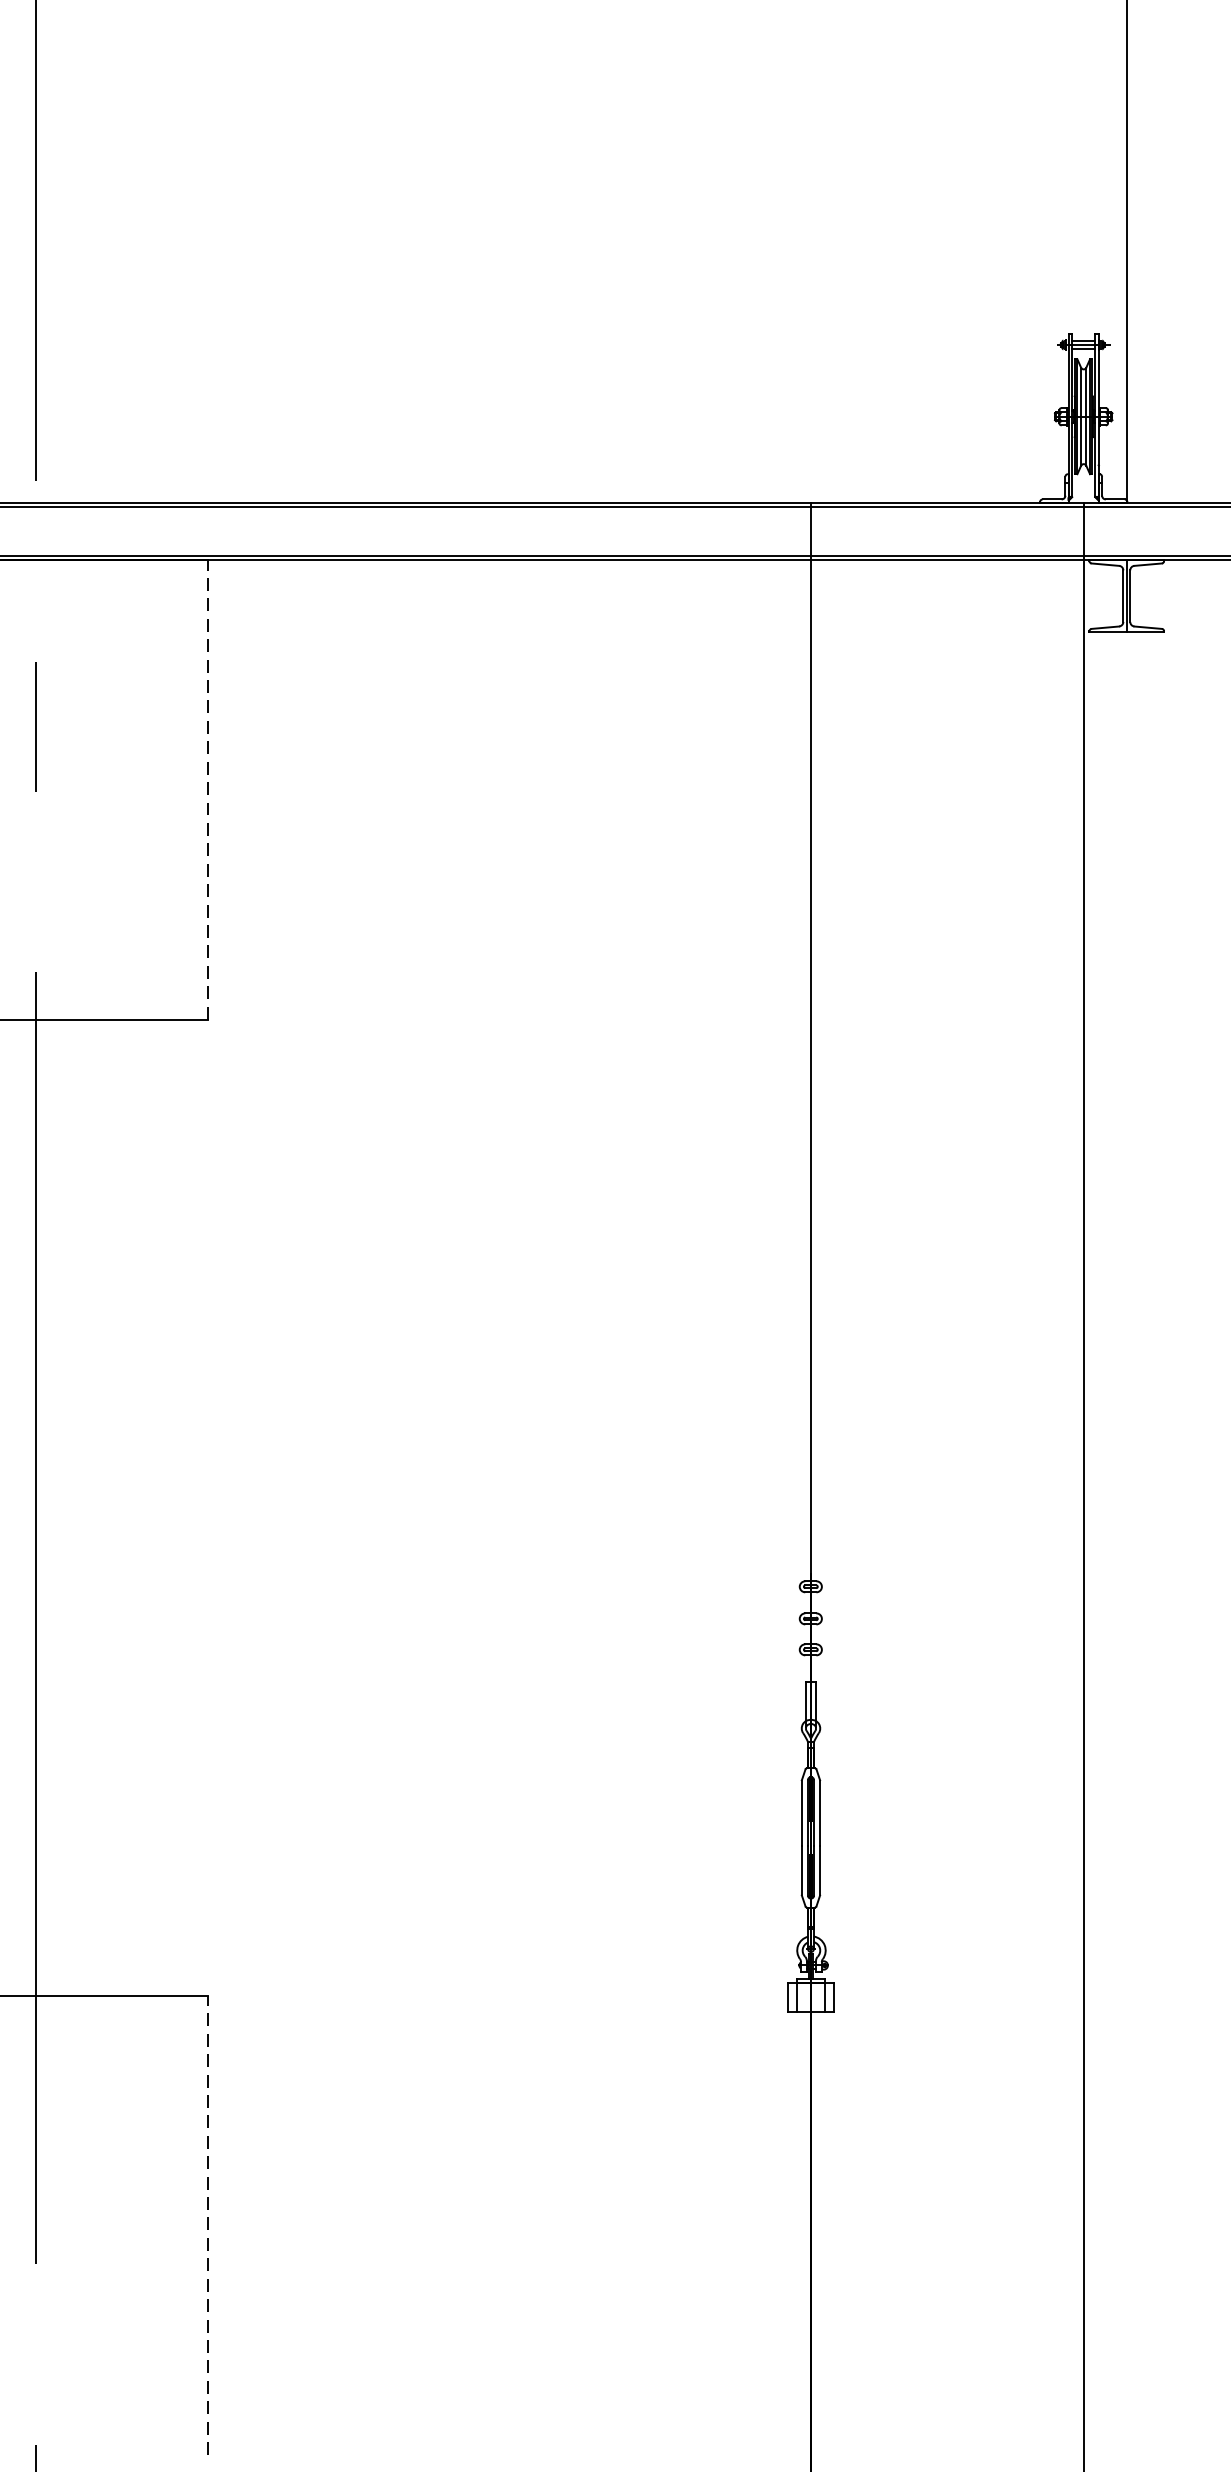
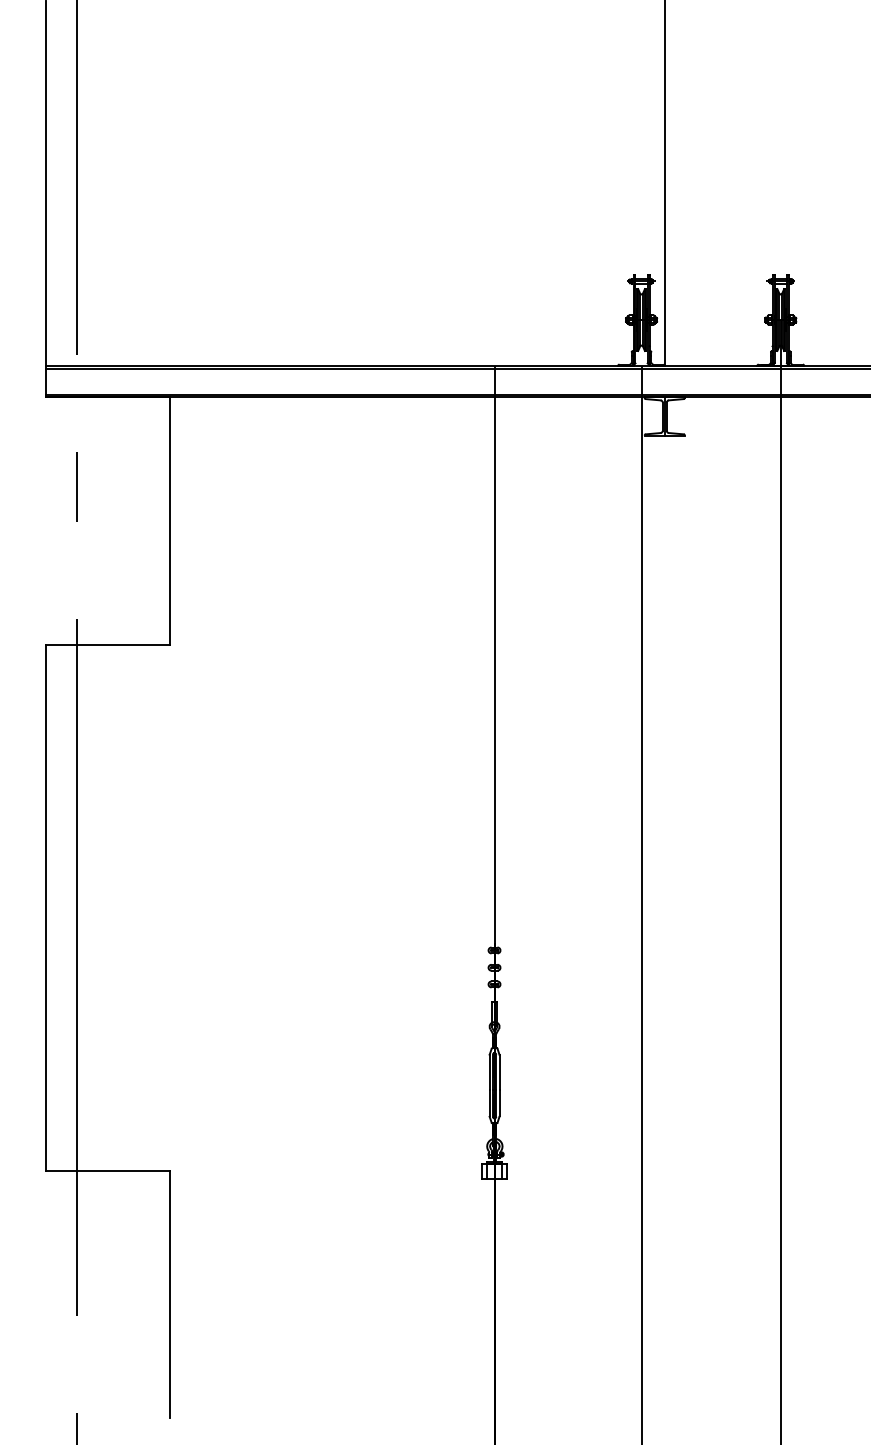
line: (207, 790) -> (169, 521), dashed -> solid
line: (207, 2225) -> (169, 1294), dashed -> solid

